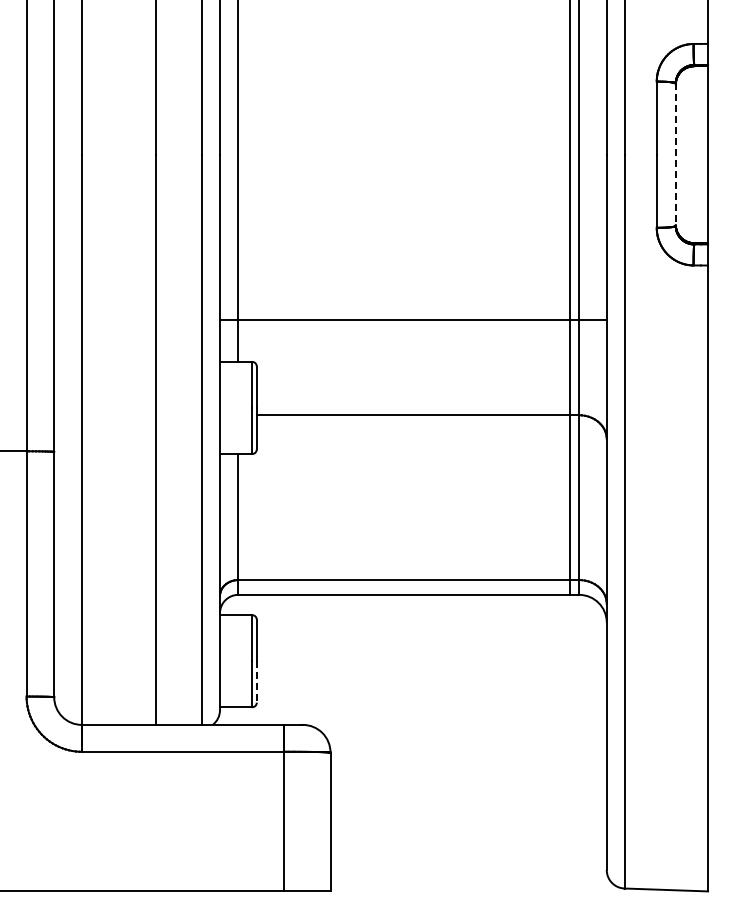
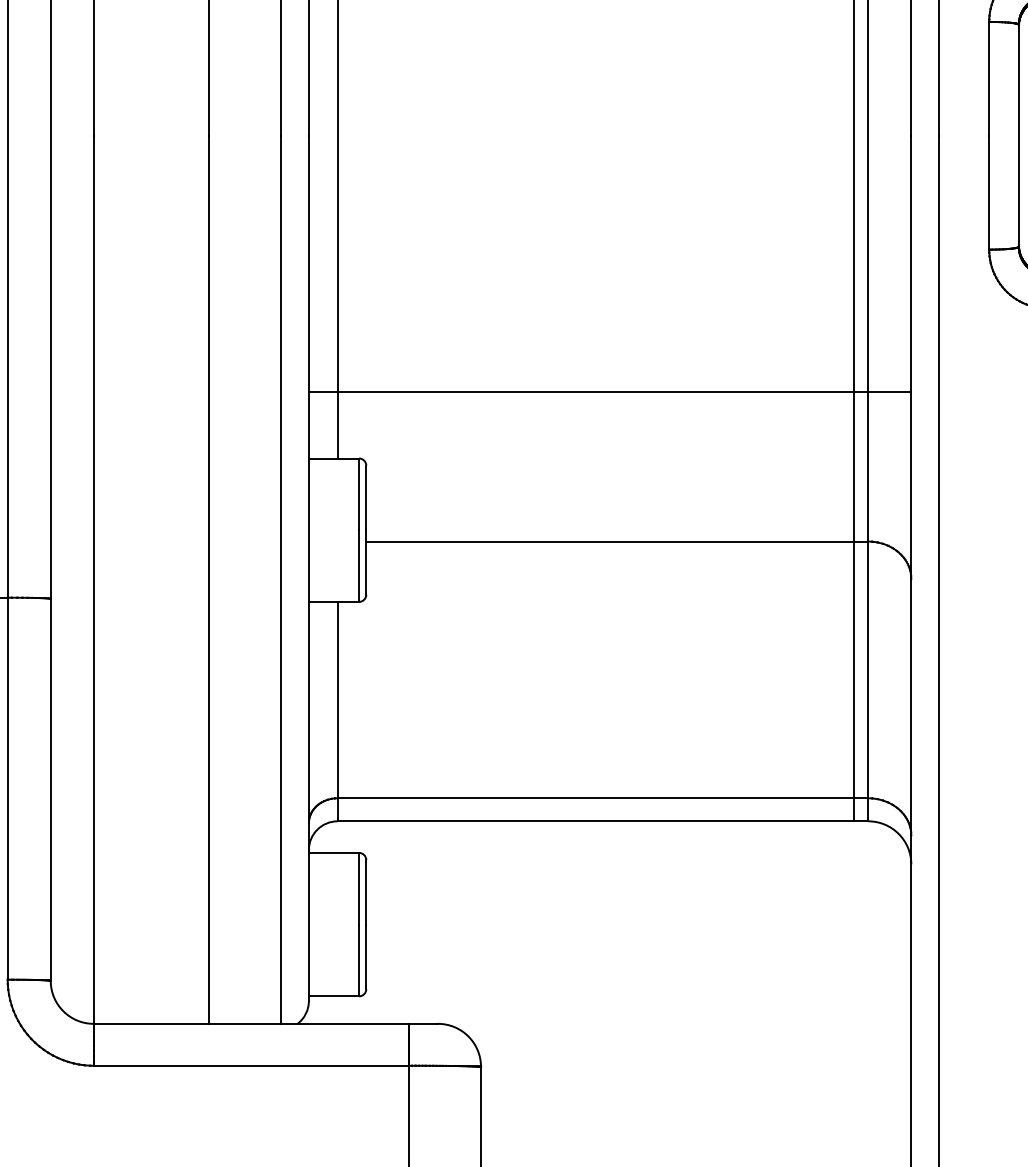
line: (675, 155) -> (1018, 137), dashed -> solid
line: (256, 681) -> (365, 956), dashed -> solid

